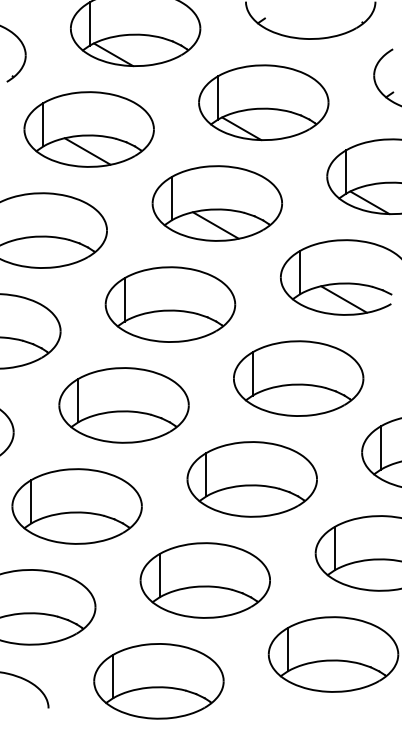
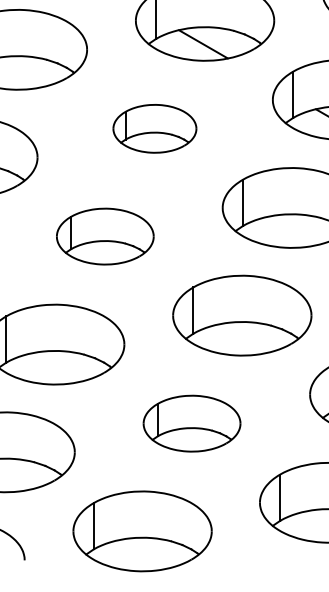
part: (170, 304) -> (154, 128), size x0.6
part: (123, 405) -> (104, 236), size x0.7
part: (204, 580) -> (191, 423), size x0.7

